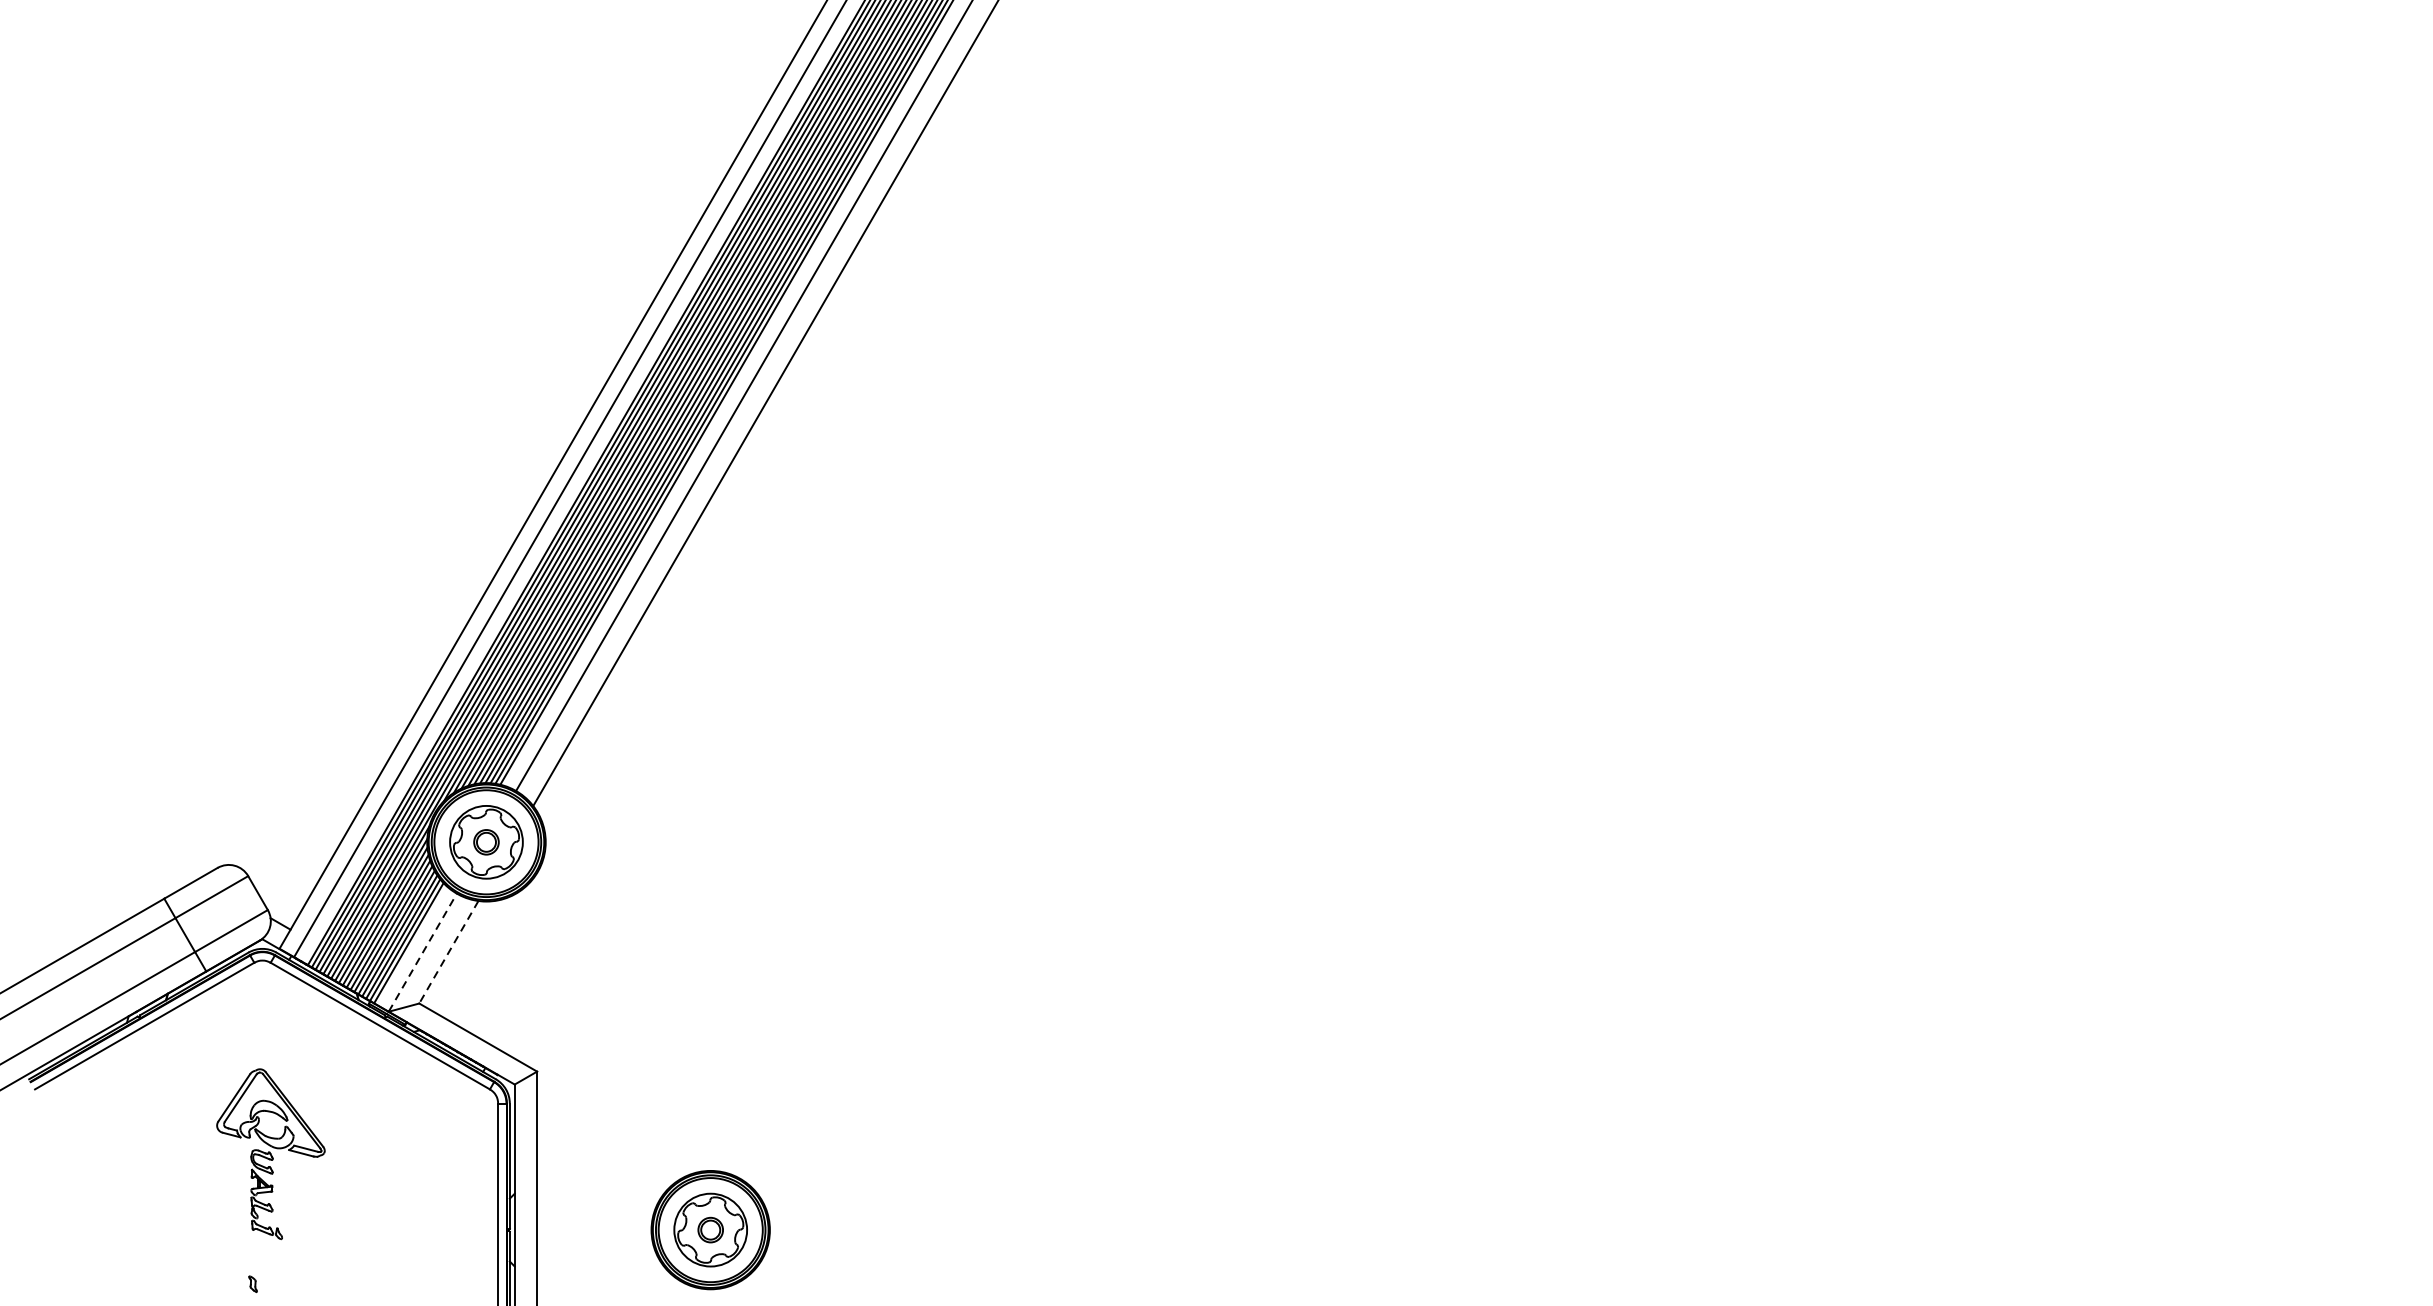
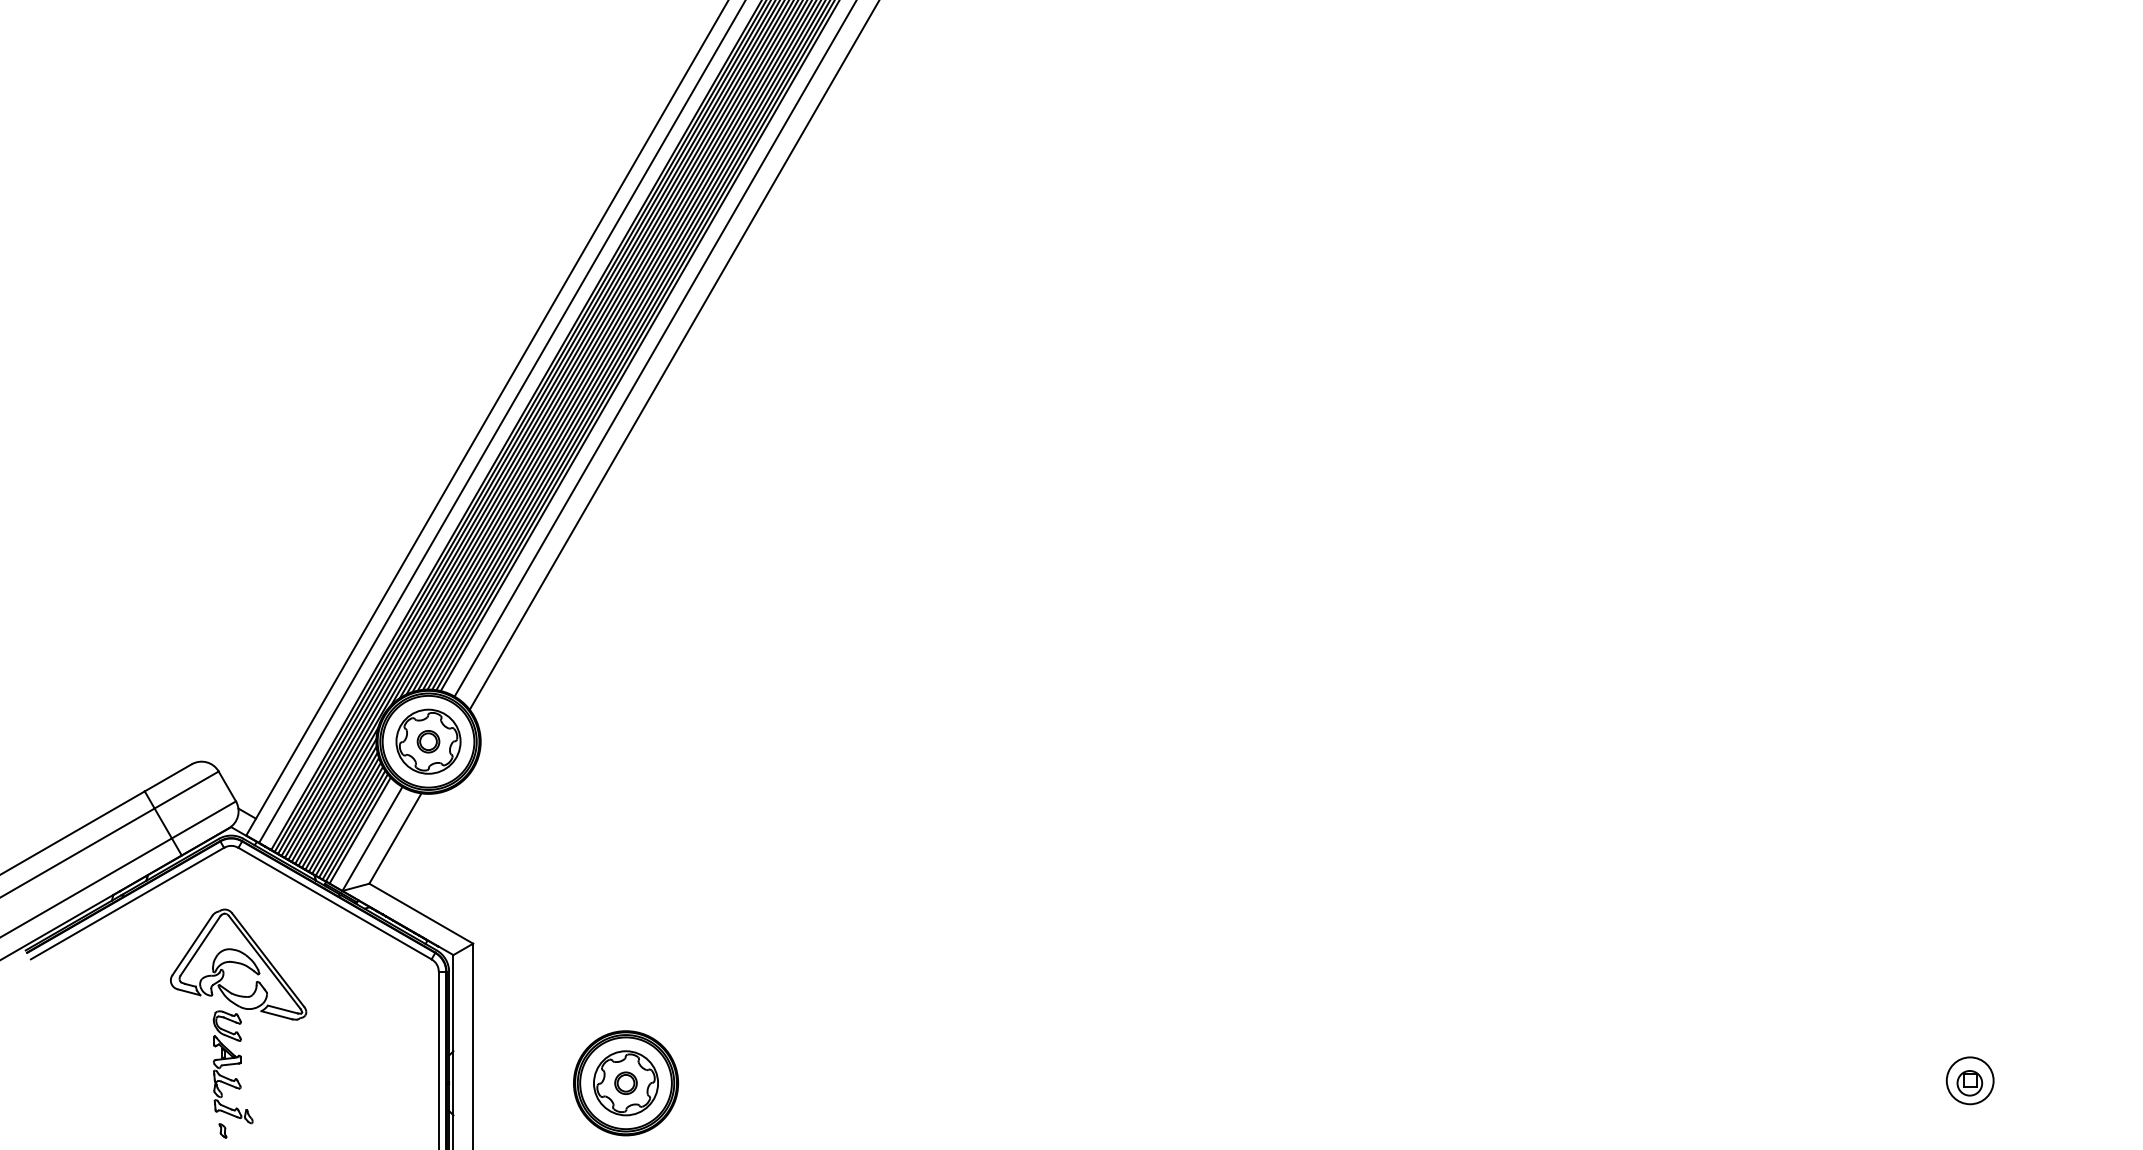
line: (422, 952) -> (372, 838), dashed -> solid
line: (448, 953) -> (395, 839), dashed -> solid
part: (270, 1154) -> (238, 1016), size x1.43
part: (2236, 1226) -> (1969, 1080), added

